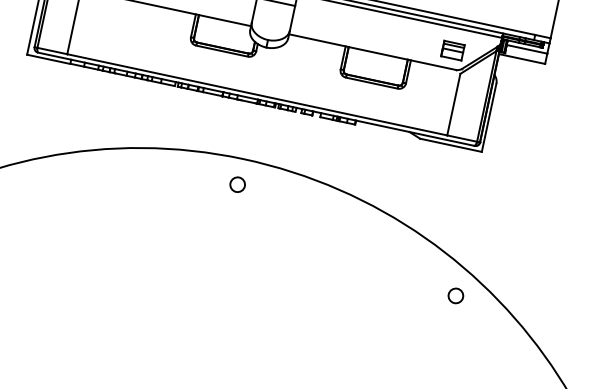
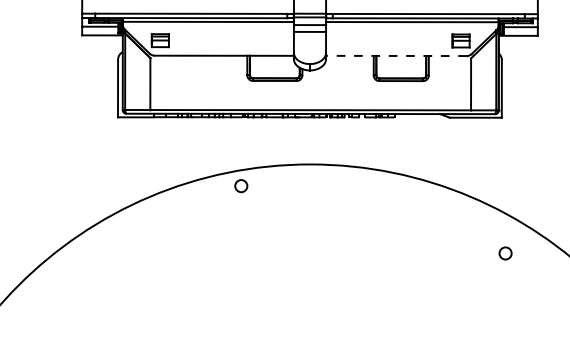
line: (371, 51) -> (395, 55), solid -> dashed
circle: (237, 185) -> (241, 186), moved
circle: (455, 295) -> (505, 253), moved

